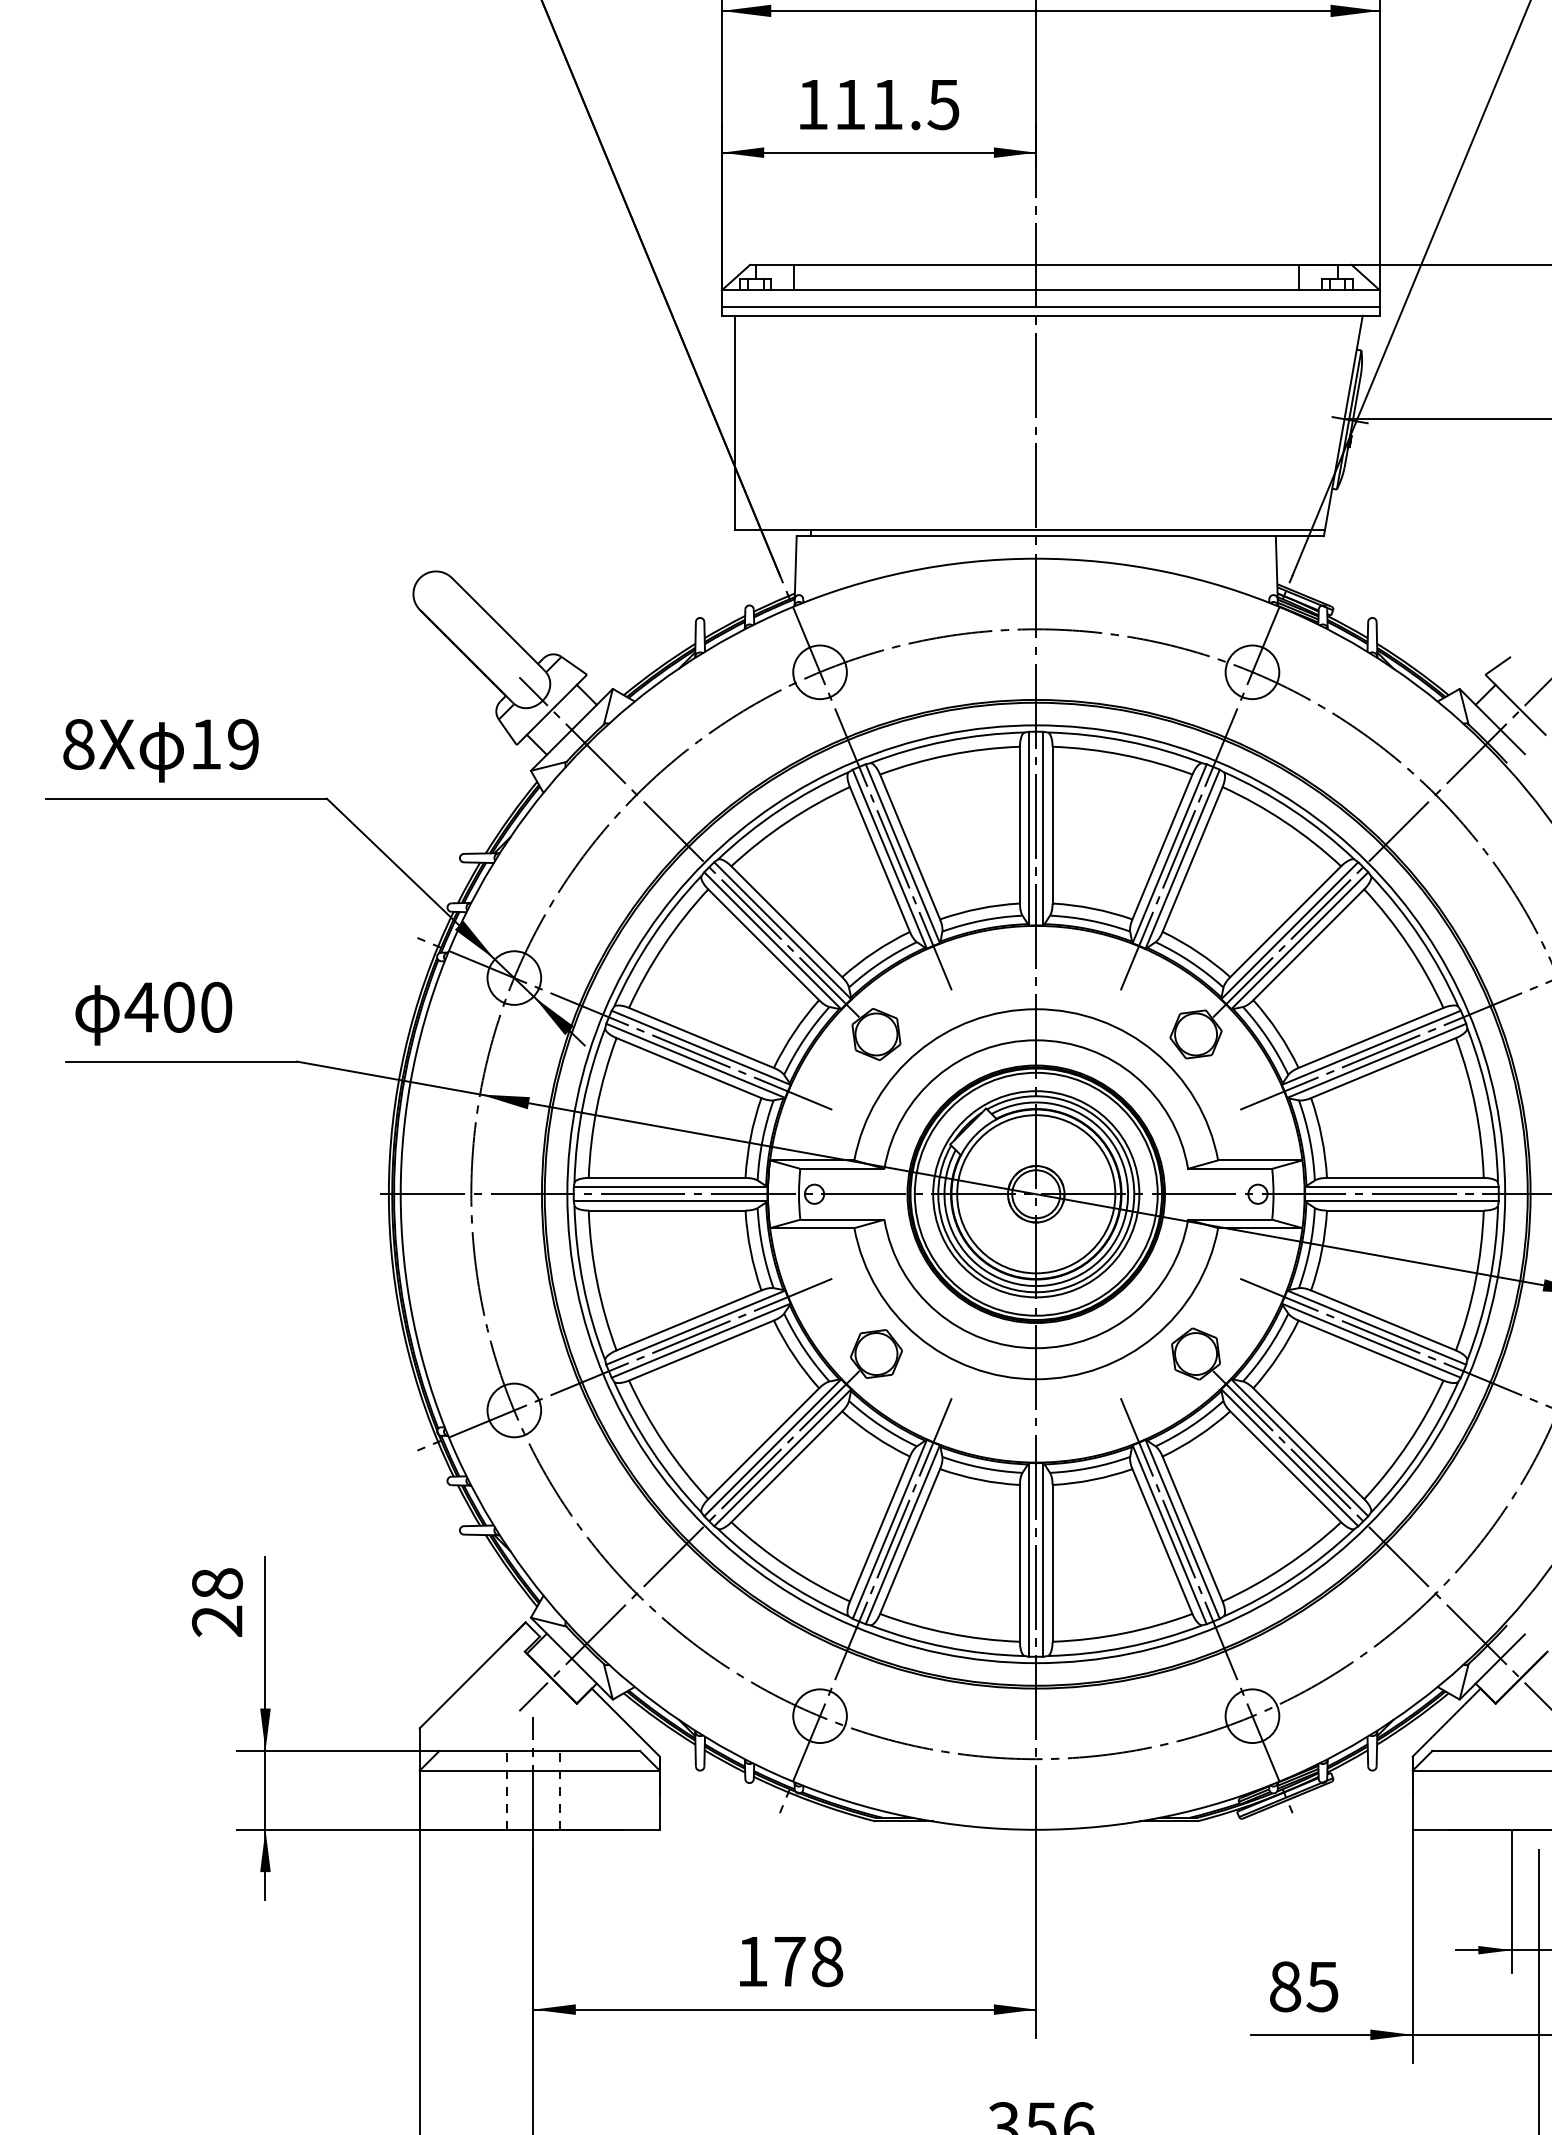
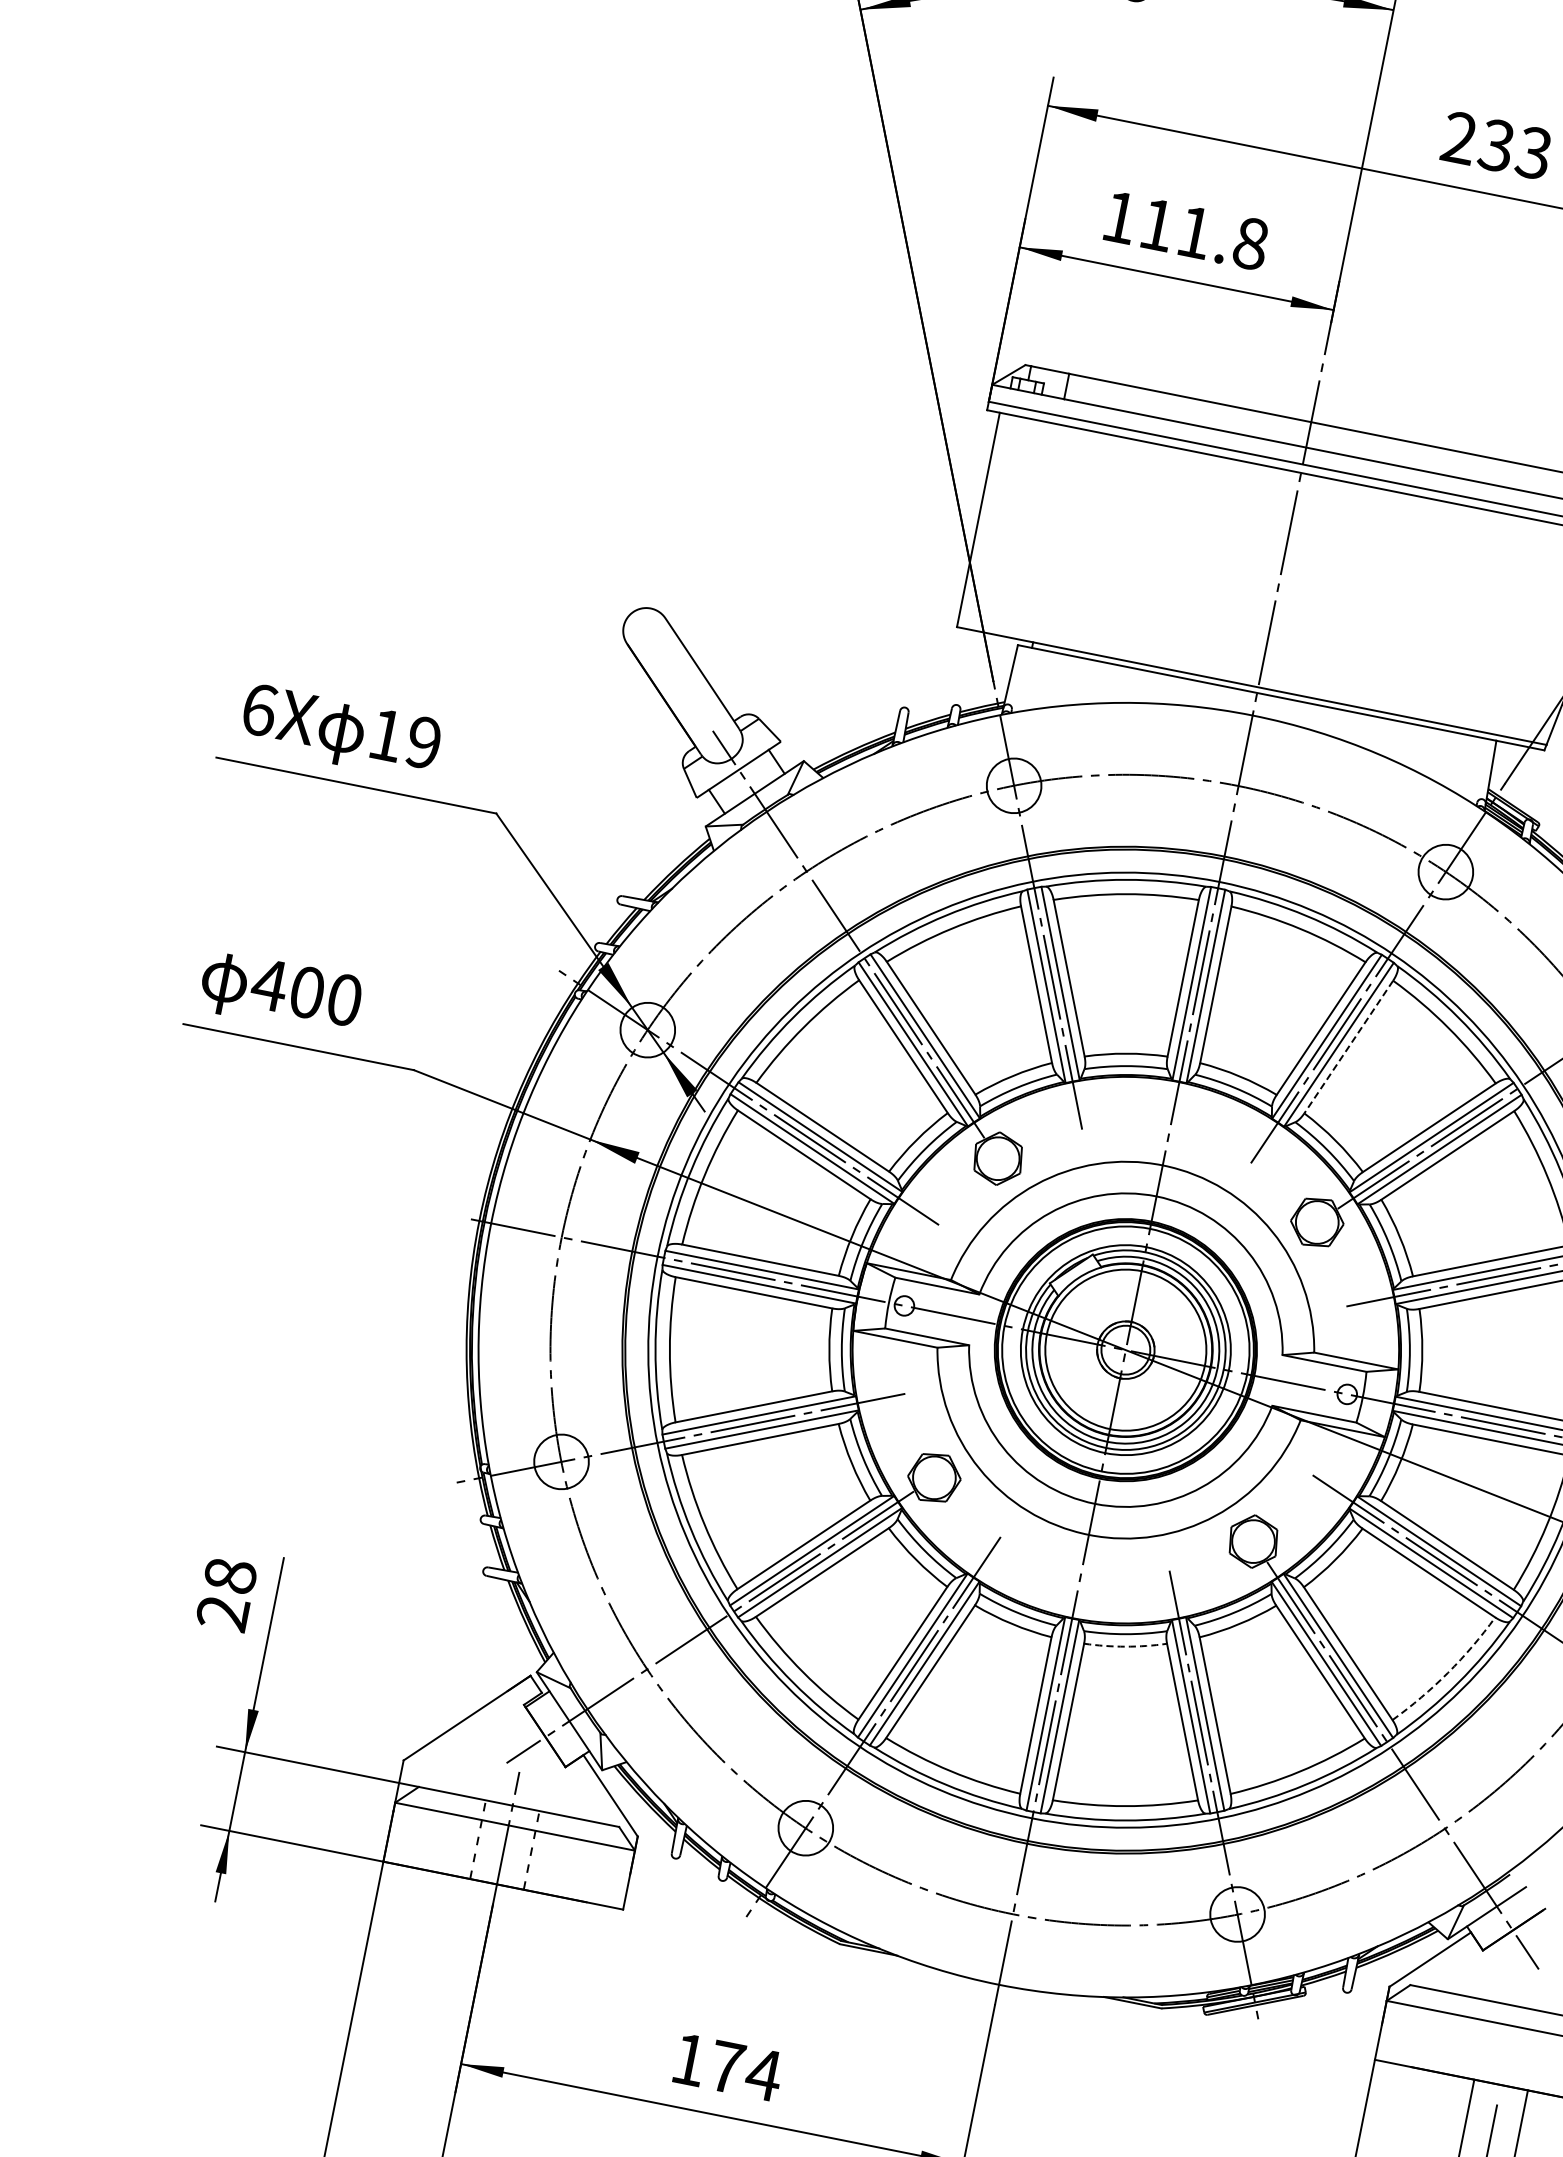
text: (943, 104) -> (1250, 243), 111.5 -> 111.8
text: (78, 743) -> (259, 708), 8X -> 6X
line: (1192, 859) -> (1348, 1047), solid -> dashed
arc: (1408, 1443) -> (1447, 1673), solid -> dashed
arc: (1093, 1479) -> (1126, 1646), solid -> dashed
text: (827, 1961) -> (764, 2074), 178 -> 174

